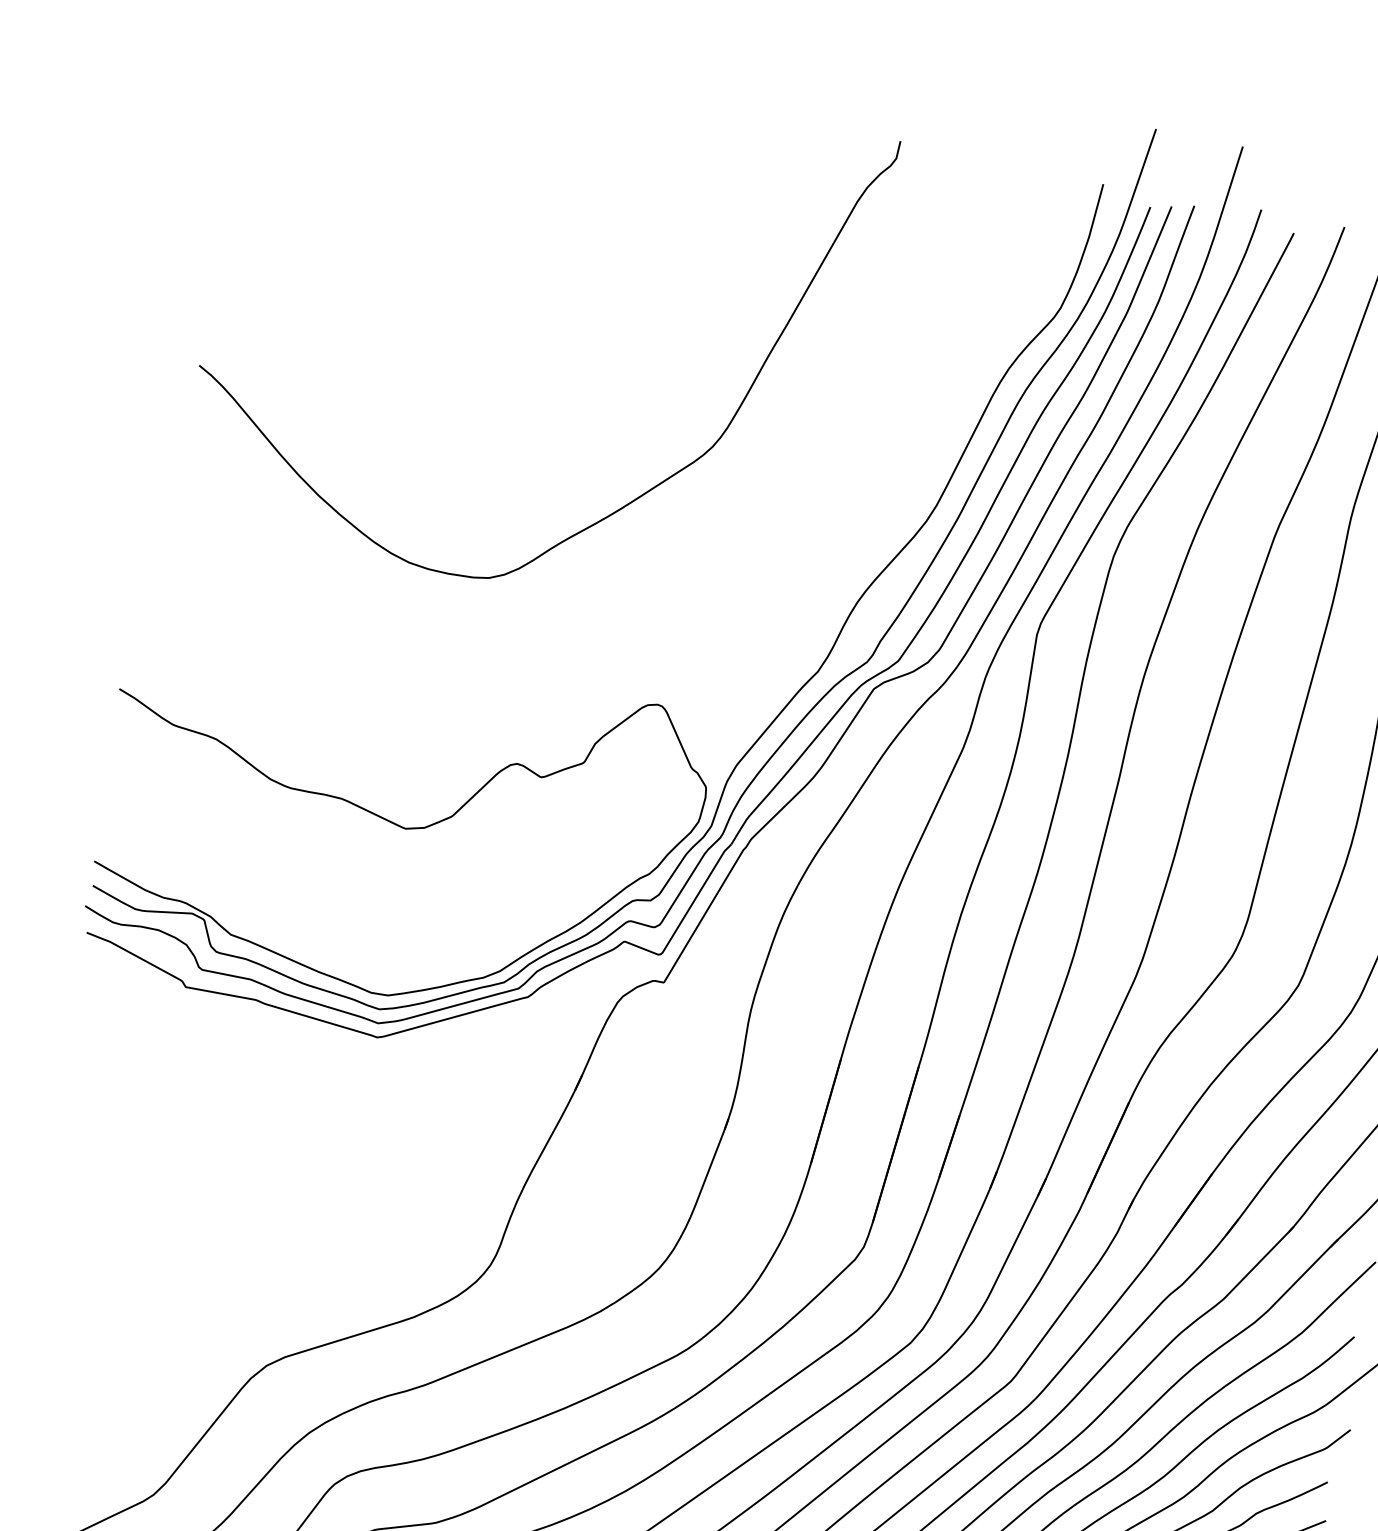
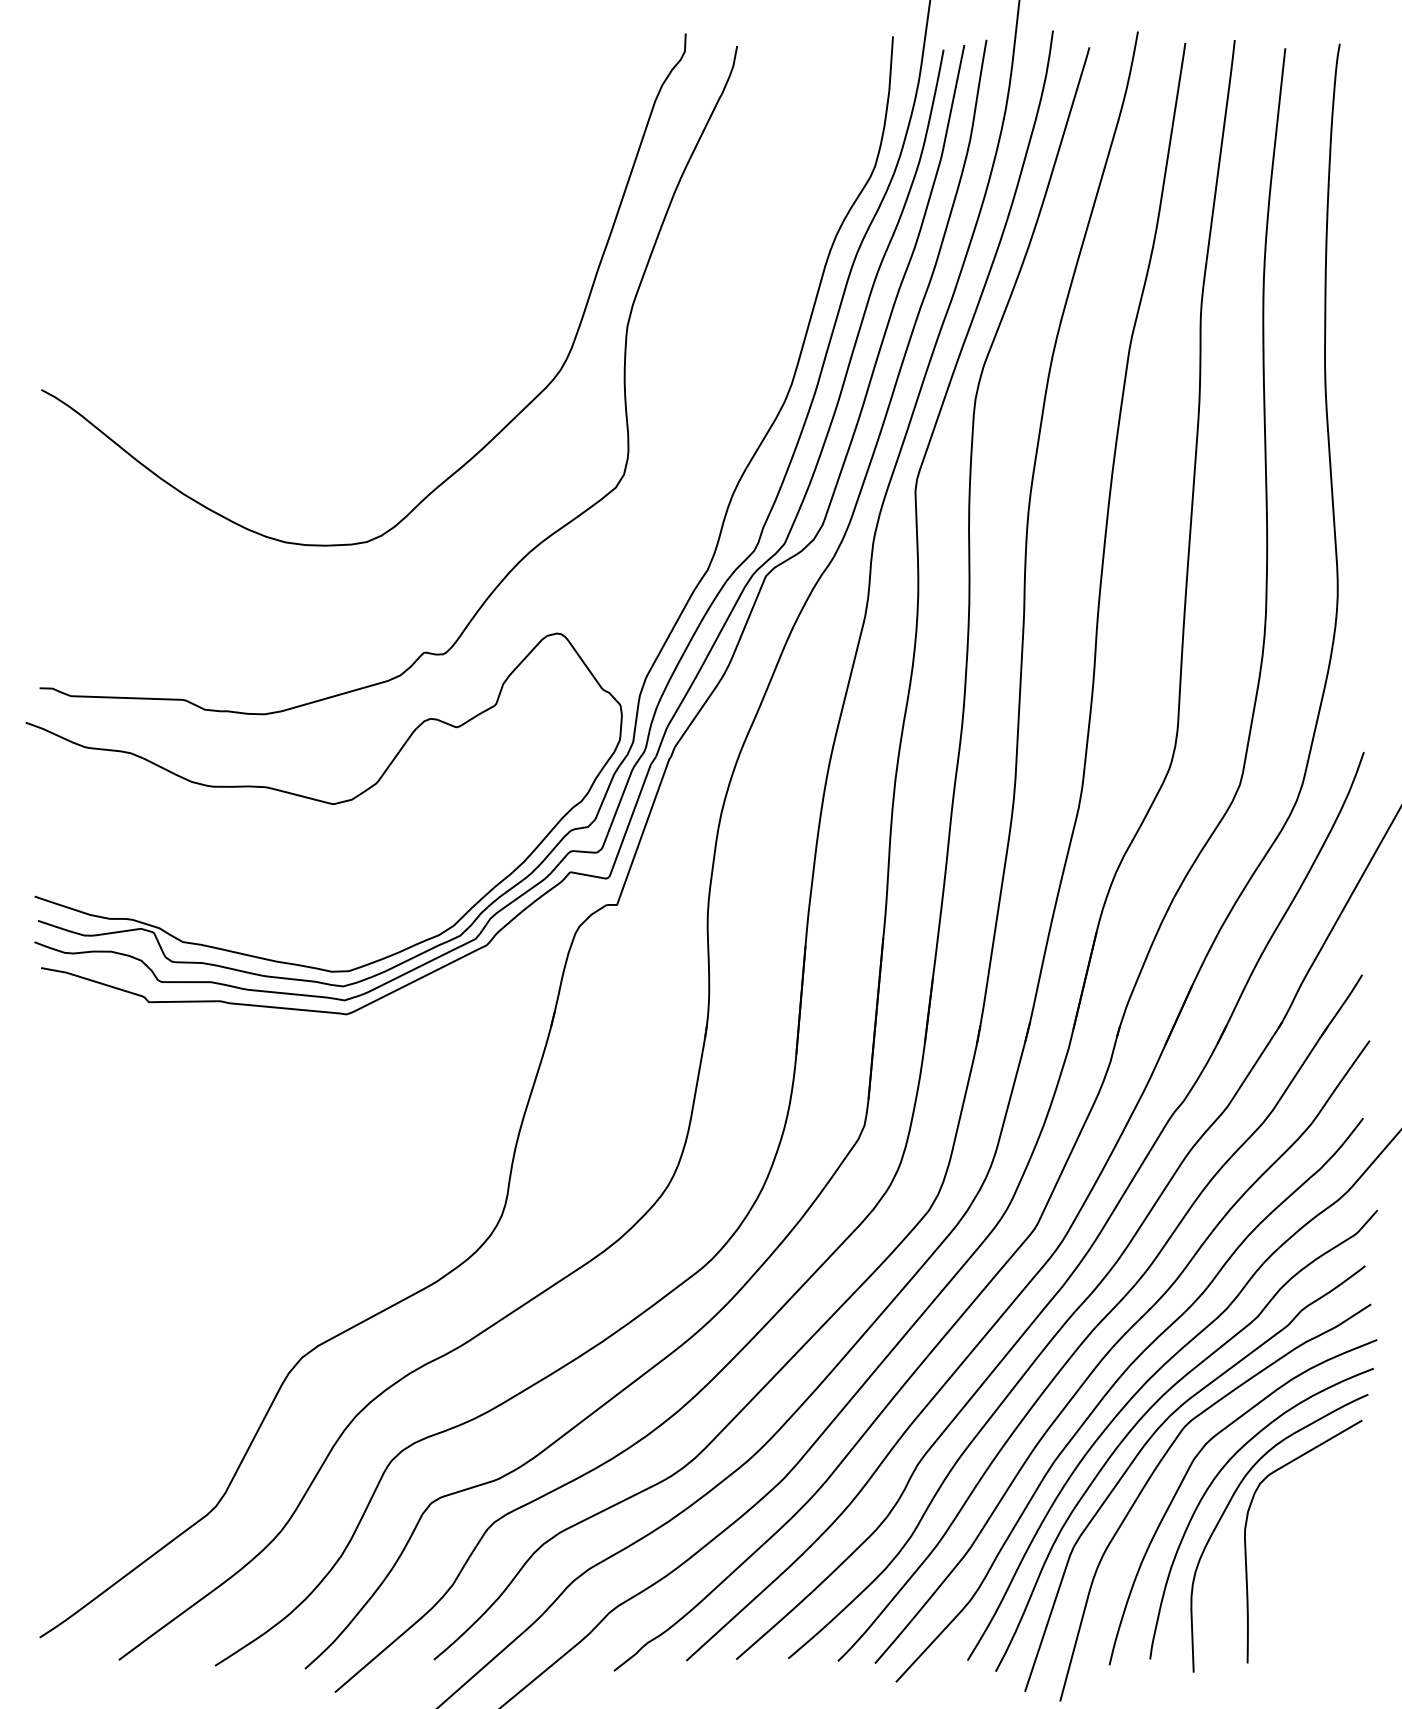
curve: (651, 615) -> (533, 547), added

